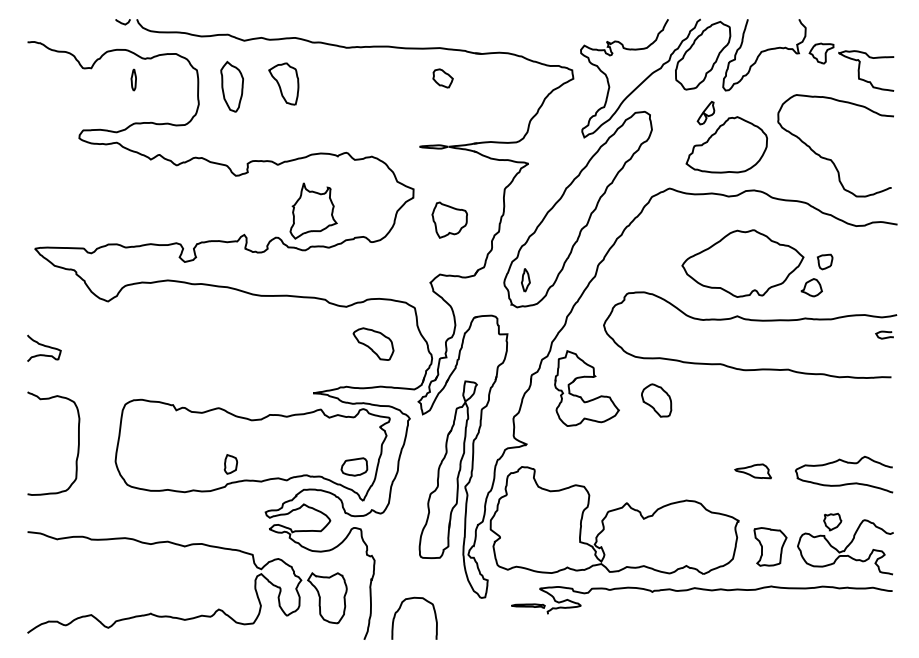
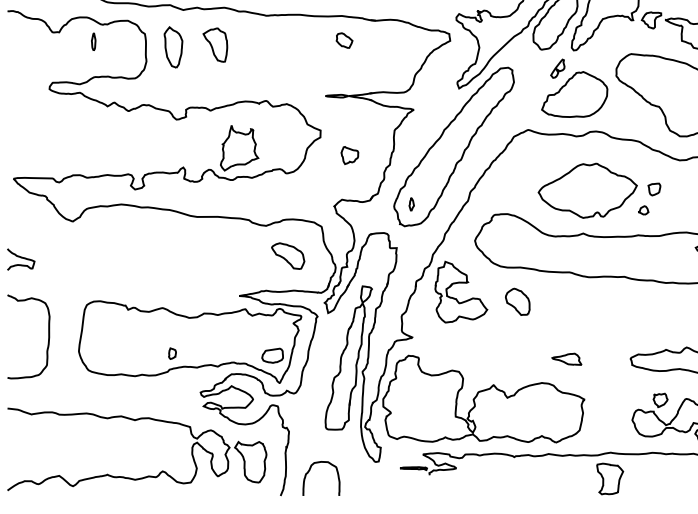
part: (449, 219) -> (349, 155), size x0.6
part: (525, 280) -> (411, 204), size x0.7
part: (811, 287) -> (643, 210), size x0.6
part: (230, 464) -> (172, 353), size x0.7
part: (752, 471) -> (566, 359), moved
part: (770, 546) -> (610, 478), moved

